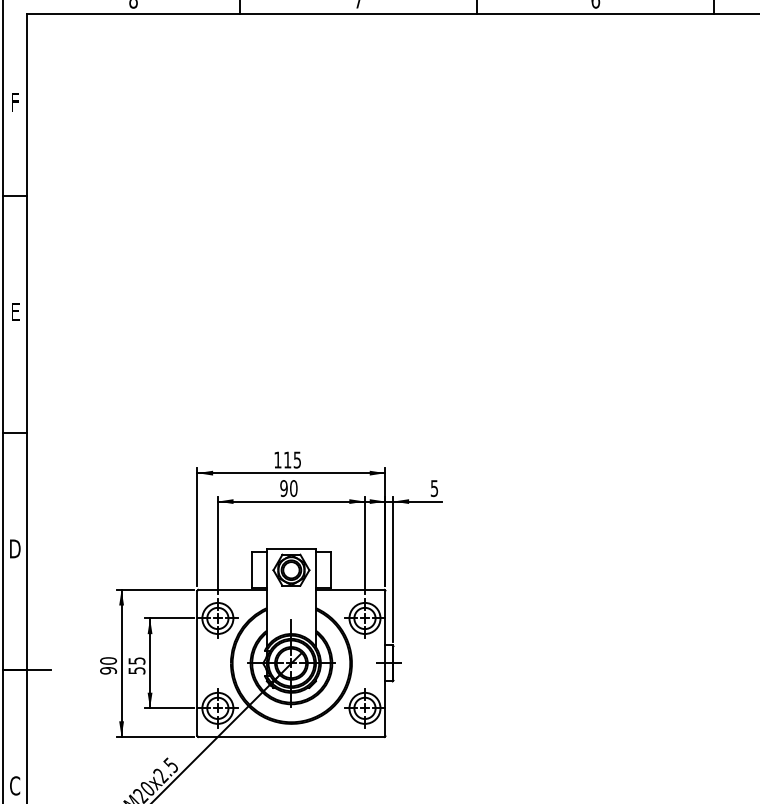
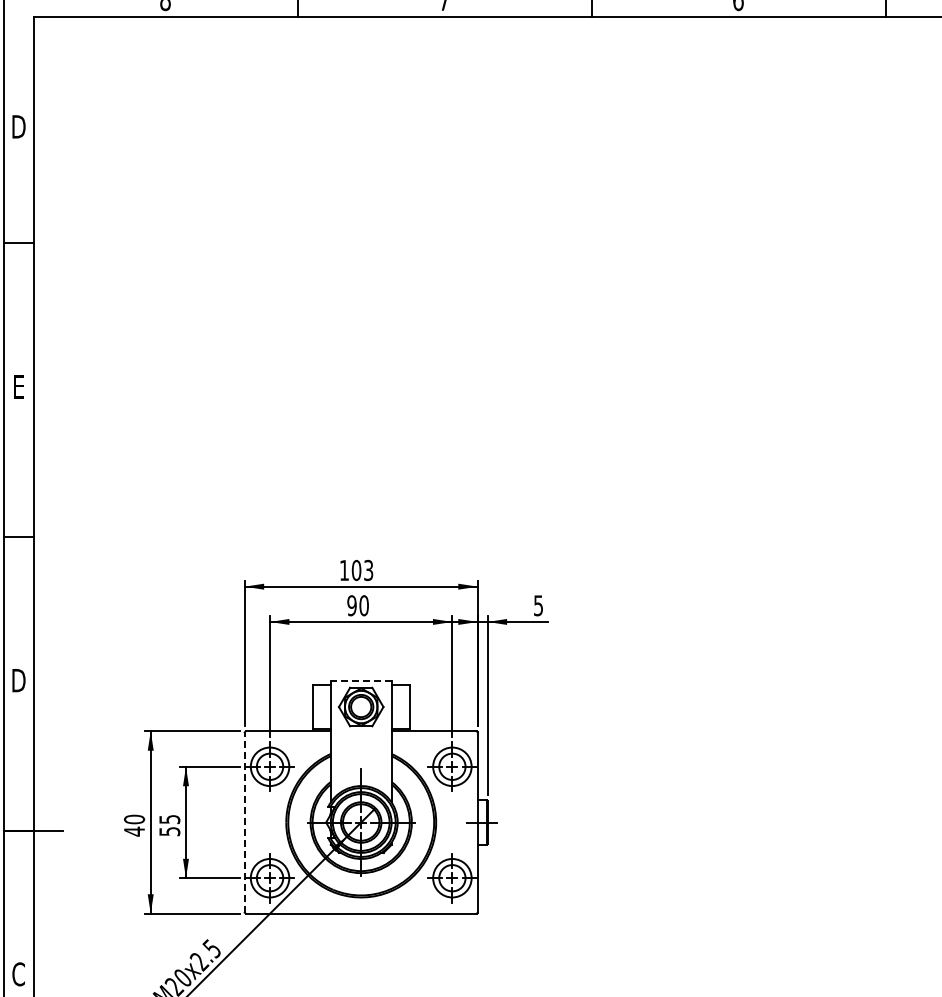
text: (14, 101) -> (18, 126), F -> D
text: (292, 460) -> (362, 570), 115 -> 103
line: (290, 548) -> (360, 680), solid -> dashed
line: (197, 663) -> (244, 822), solid -> dashed
text: (108, 670) -> (134, 831), 90 -> 40

